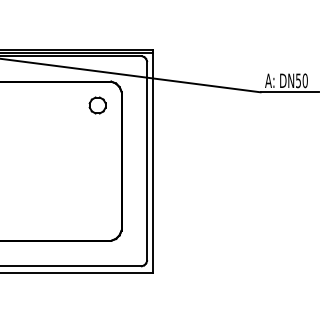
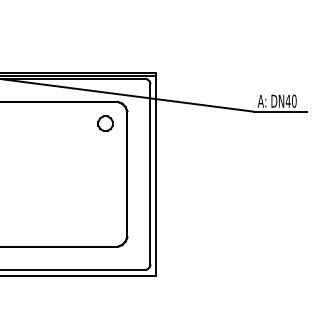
text: (297, 80) -> (287, 100), DN50 -> DN40

